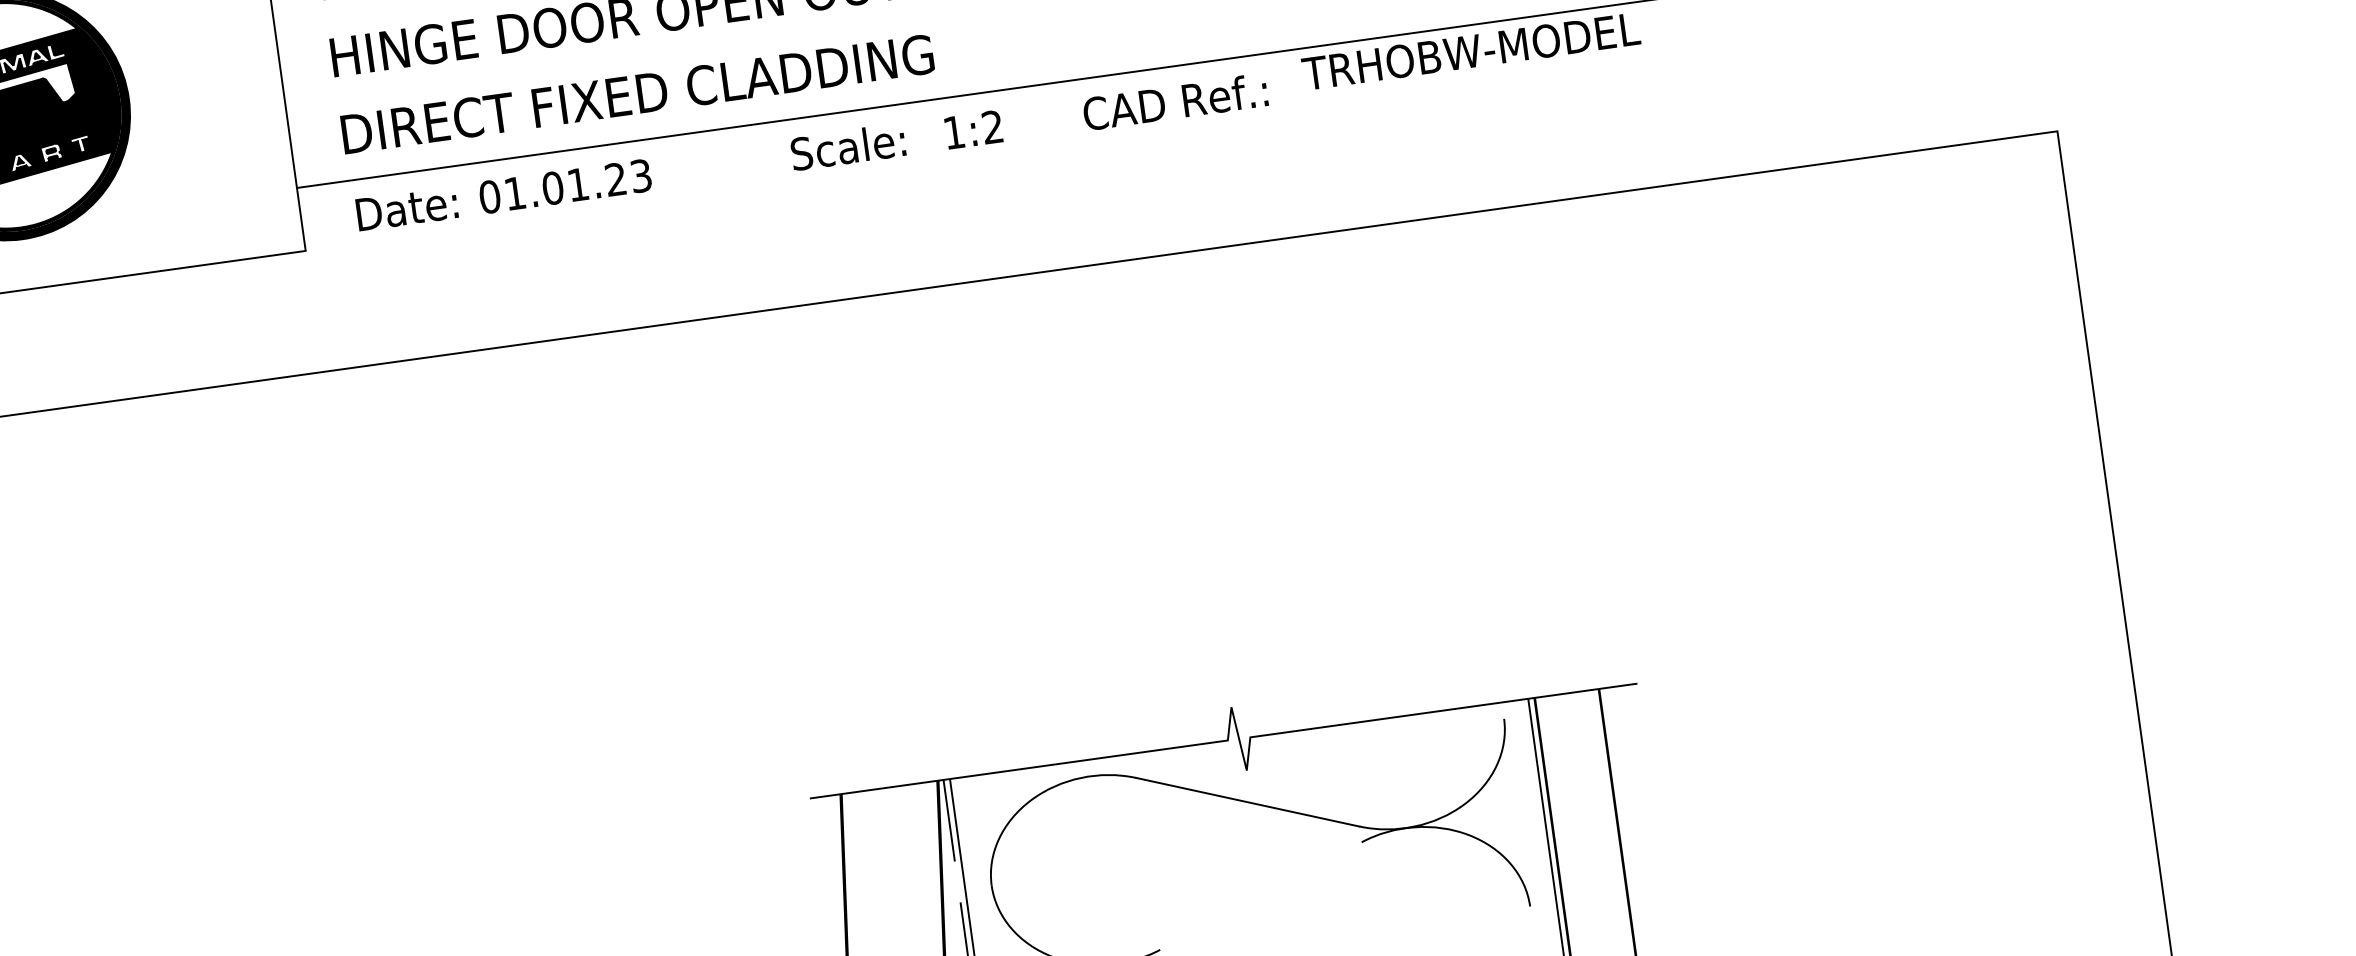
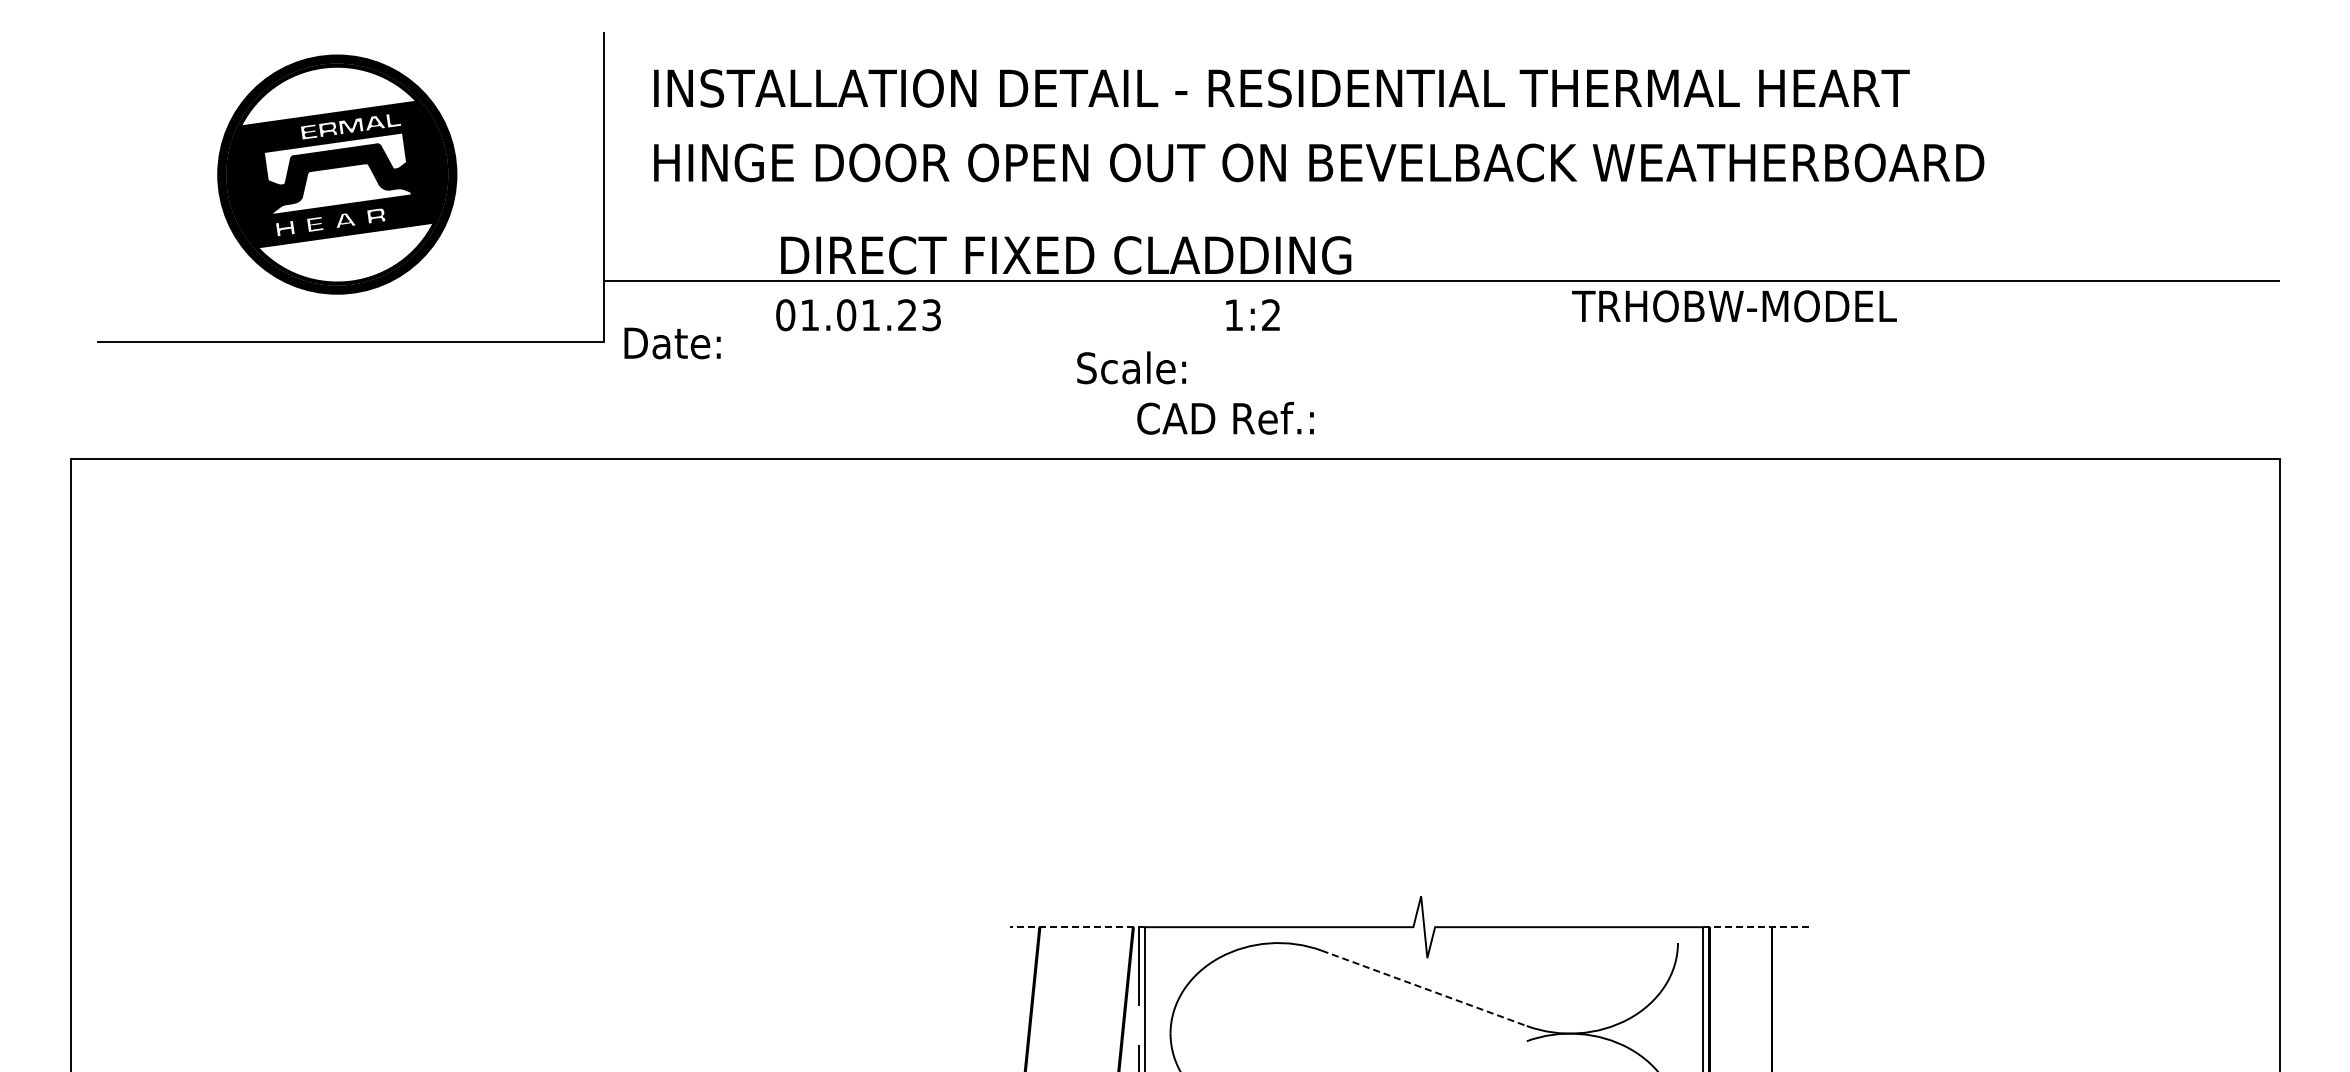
text: (638, 94) -> (1066, 255), moved
text: (1175, 102) -> (1225, 418), moved
text: (847, 146) -> (1131, 367), moved
text: (406, 208) -> (672, 343), moved
line: (1583, 691) -> (1756, 927), solid -> dashed
line: (880, 789) -> (1077, 927), solid -> dashed
line: (1248, 802) -> (1424, 988), solid -> dashed

